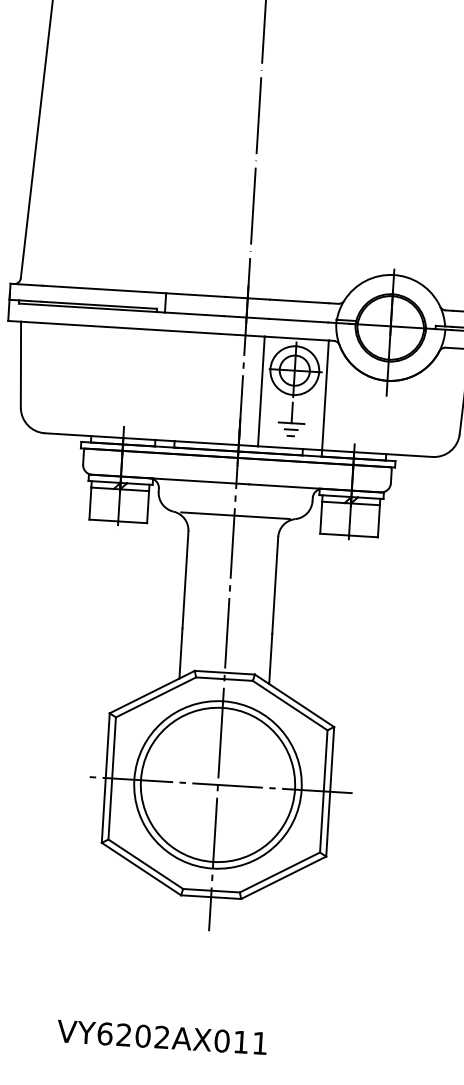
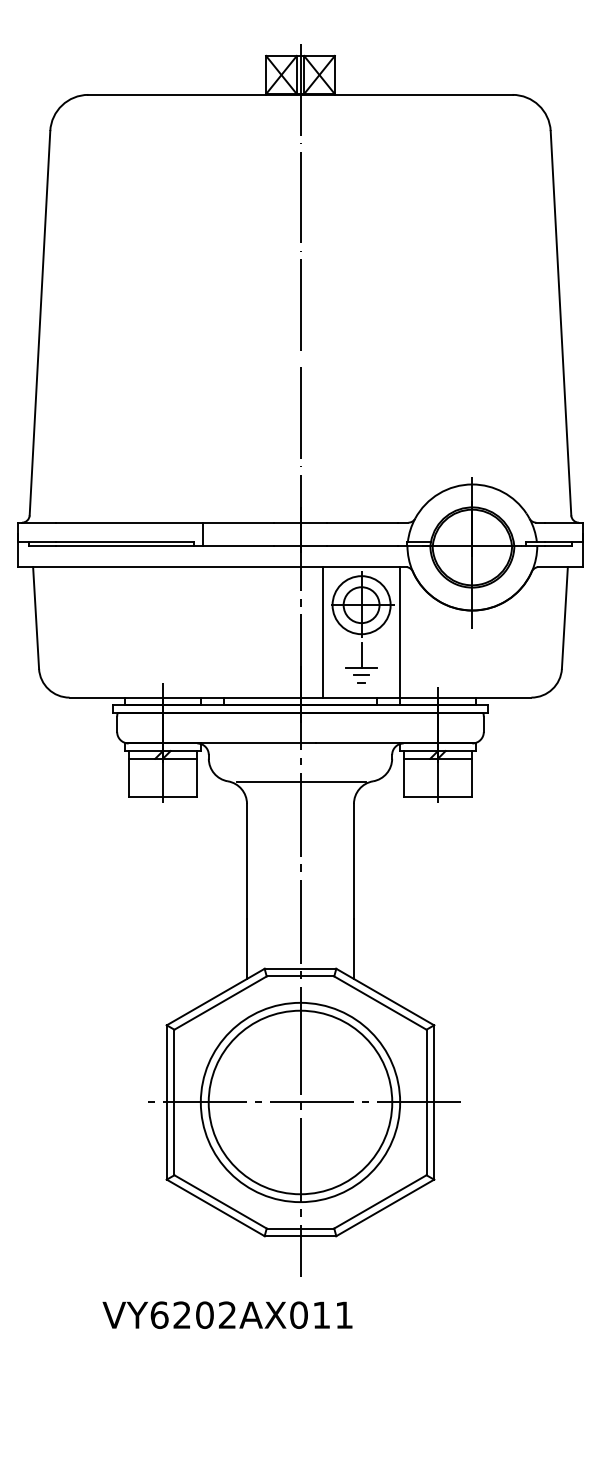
text: (162, 1036) -> (227, 1314), moved

